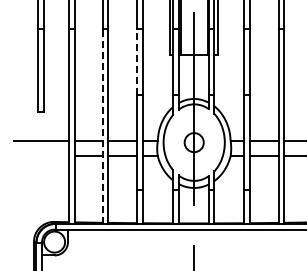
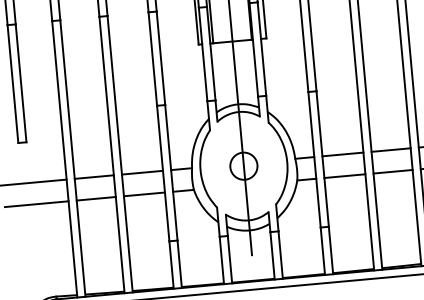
line: (137, 61) -> (153, 58), dashed -> solid
line: (102, 126) -> (111, 155), dashed -> solid
line: (46, 156) -> (36, 204), added

